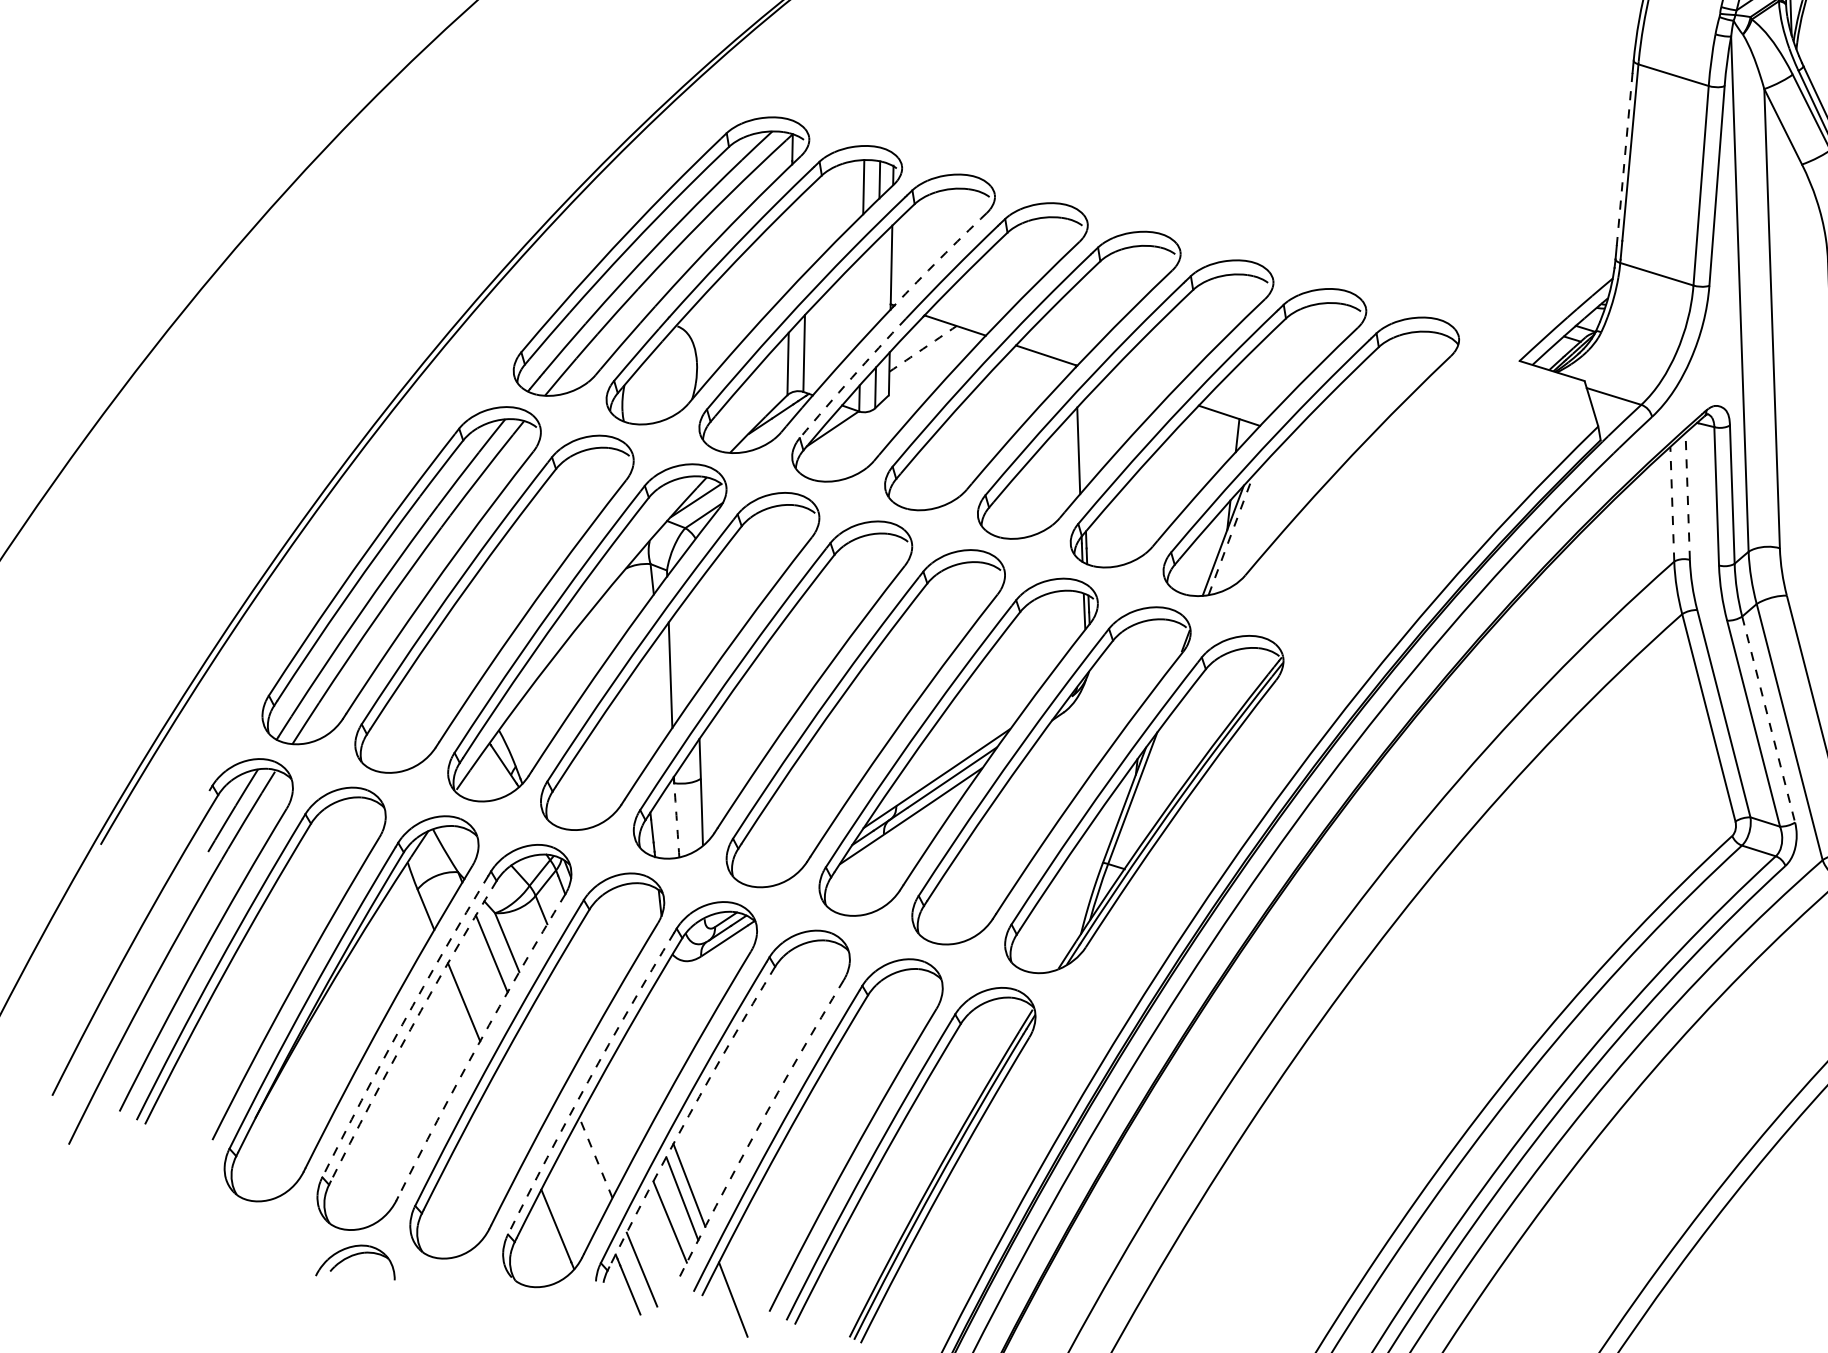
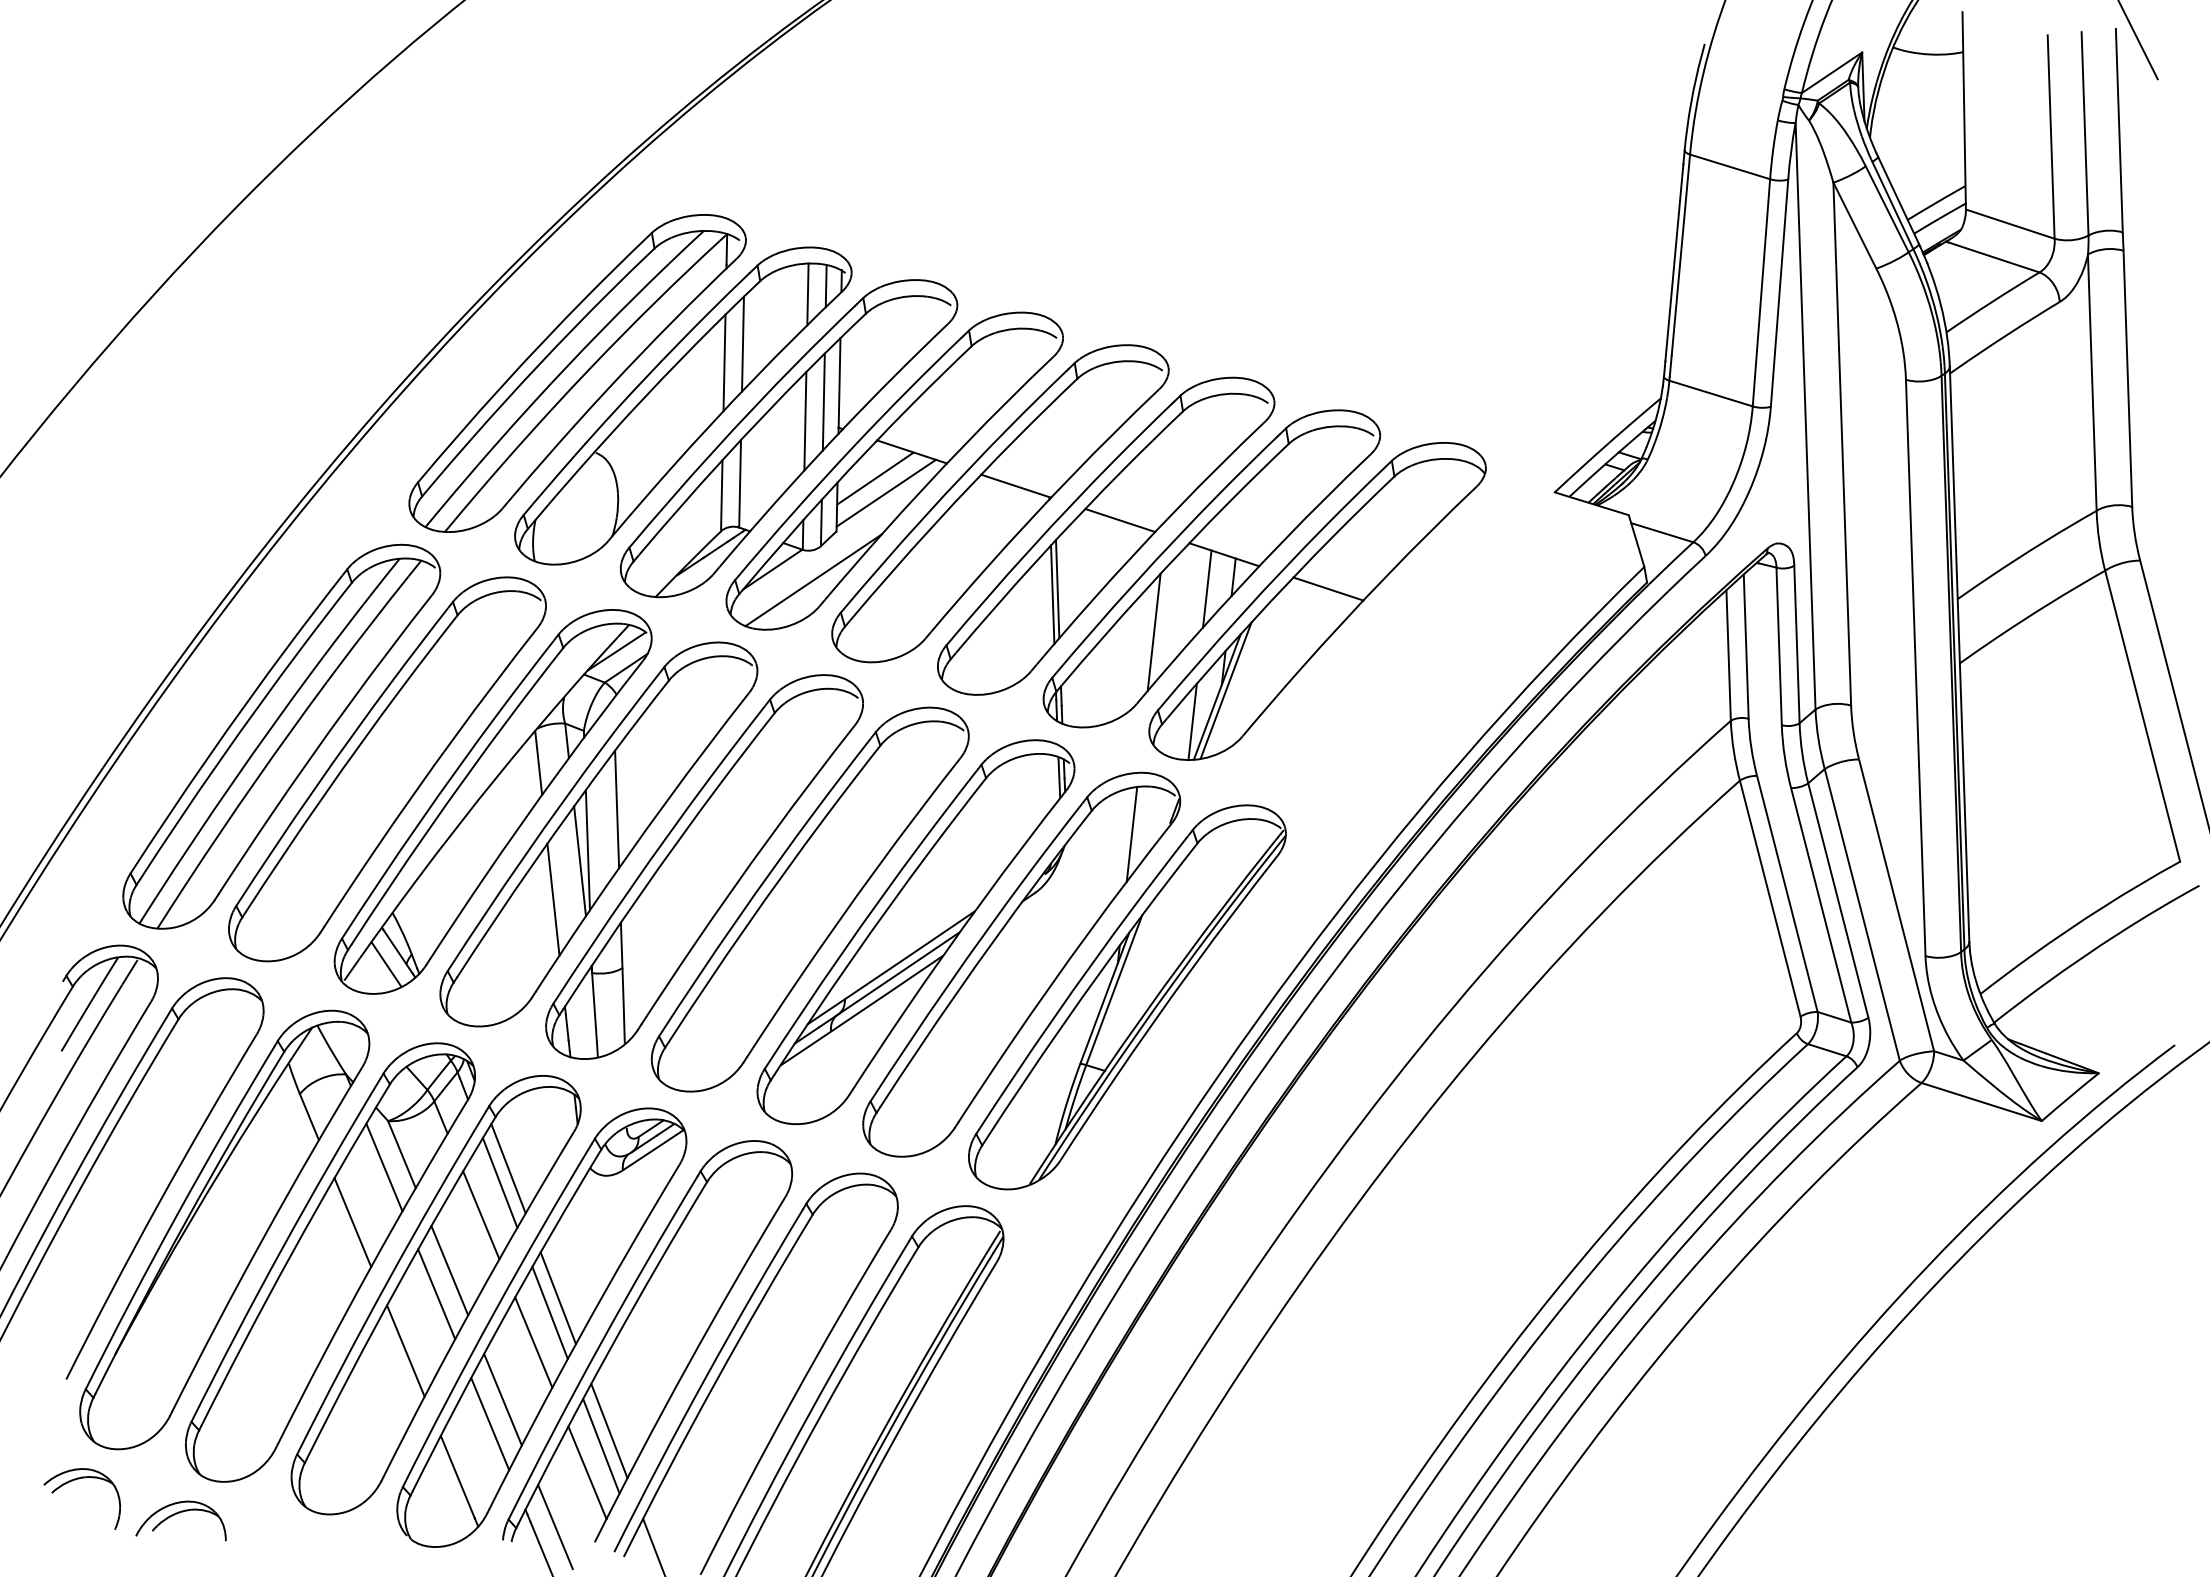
line: (1624, 159) -> (1674, 262), dashed -> solid
line: (806, 230) -> (742, 343), added
line: (790, 246) -> (724, 362), added
arc: (939, 259) -> (894, 376), dashed -> solid
line: (877, 281) -> (823, 401), added
line: (861, 298) -> (805, 421), added
arc: (923, 348) -> (875, 478), dashed -> solid
line: (931, 361) -> (885, 492), added
arc: (851, 377) -> (794, 511), dashed -> solid
line: (1138, 385) -> (1120, 520), added
line: (868, 438) -> (813, 580), added
line: (1214, 445) -> (1207, 588), added
line: (1320, 445) -> (1328, 588), added
line: (1082, 446) -> (1057, 589), added
line: (1167, 484) -> (1153, 632), added
line: (1688, 496) -> (1746, 646), dashed -> solid
line: (1672, 504) -> (1728, 655), dashed -> solid
line: (1231, 535) -> (1226, 690), dashed -> solid
line: (1201, 562) -> (1192, 721), added
line: (627, 598) -> (538, 762), added
line: (696, 639) -> (617, 809), added
line: (1147, 660) -> (1131, 833), added
line: (663, 685) -> (579, 861), added
line: (640, 718) -> (553, 899), added
line: (1768, 720) -> (1838, 901), dashed -> solid
line: (493, 775) -> (386, 964), added
arc: (677, 820) -> (595, 1015), dashed -> solid
line: (600, 954) -> (508, 1168), added
line: (592, 967) -> (499, 1182), added
line: (577, 996) -> (481, 1215), added
arc: (402, 1025) -> (282, 1248), dashed -> solid
arc: (410, 1029) -> (291, 1253), dashed -> solid
arc: (478, 1044) -> (369, 1270), dashed -> solid
line: (548, 1044) -> (449, 1270), added
line: (537, 1065) -> (436, 1294), added
line: (643, 1068) -> (557, 1298), added
line: (636, 1081) -> (549, 1312), added
arc: (587, 1082) -> (493, 1313), dashed -> solid
line: (622, 1107) -> (533, 1342), added
line: (510, 1114) -> (405, 1350), added
arc: (689, 1115) -> (609, 1351), dashed -> solid
arc: (757, 1129) -> (686, 1367), dashed -> solid
line: (595, 1157) -> (502, 1399), dashed -> solid
line: (584, 1179) -> (490, 1424), added
part: (220, 1228) -> (75, 1480), added
part: (352, 1256) -> (177, 1514), moved

